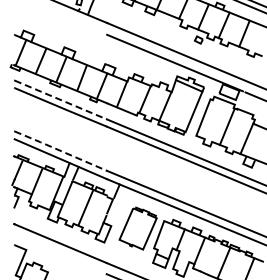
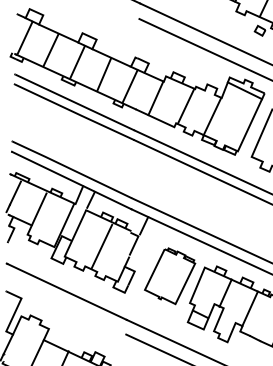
line: (60, 99) -> (74, 101), dashed -> solid
line: (60, 150) -> (71, 169), dashed -> solid

